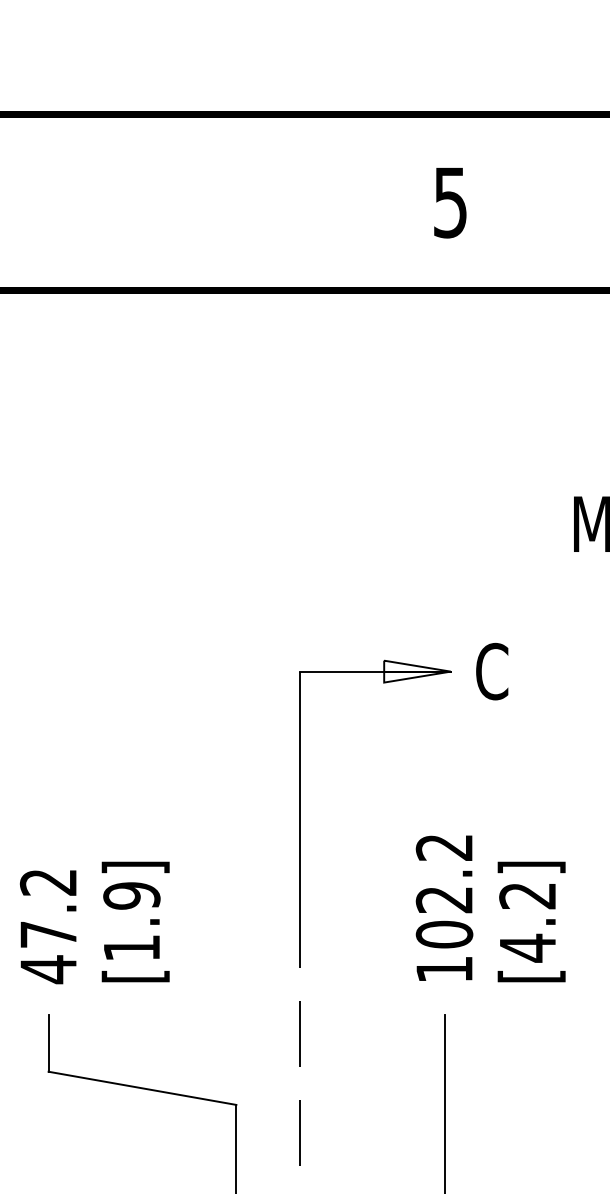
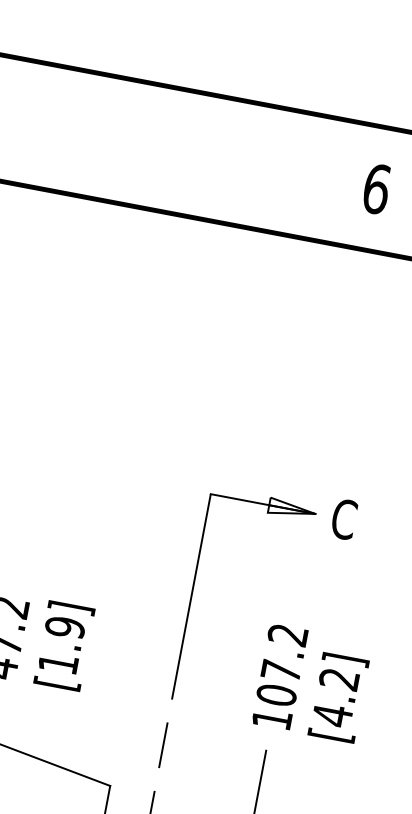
text: (450, 202) -> (376, 189), 5 -> 6
text: (443, 900) -> (280, 671), 102.2 -> 107.2

